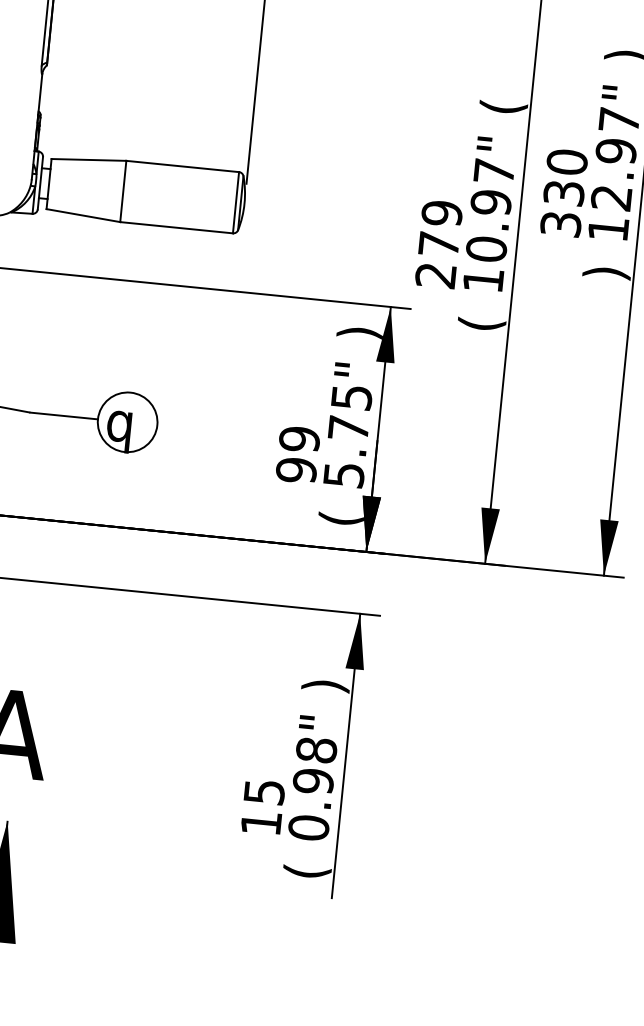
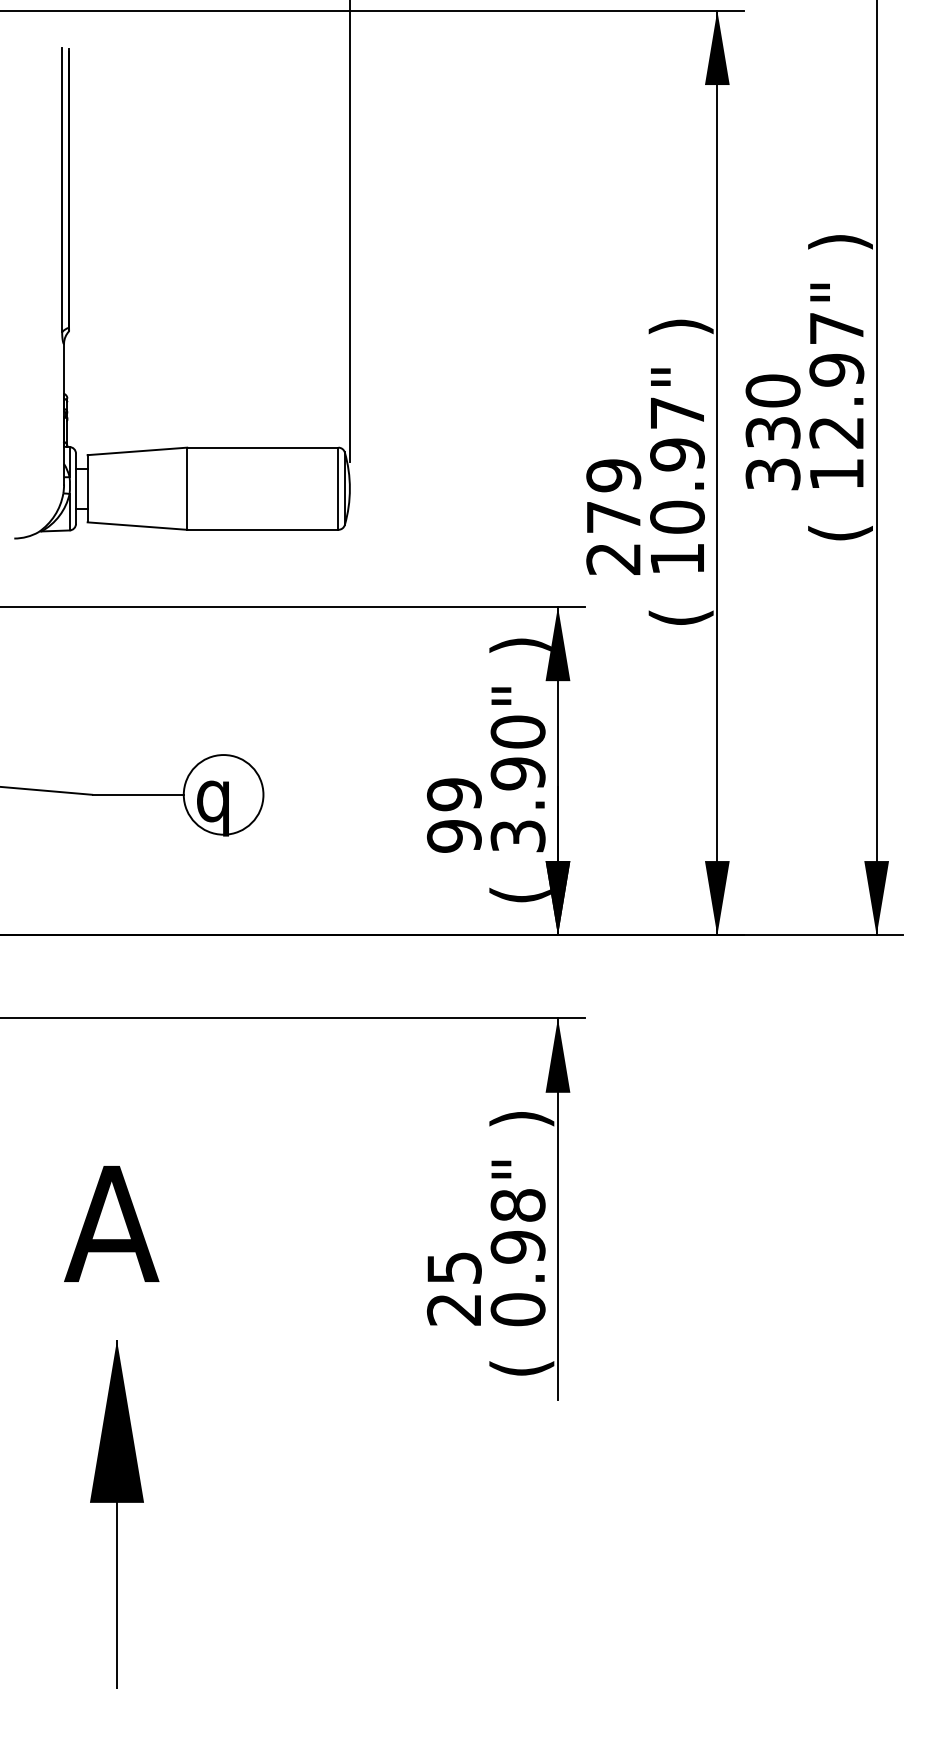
text: (503, 107) -> (680, 326), ( -> )
text: (606, 272) -> (840, 532), ) -> (
text: (347, 435) -> (517, 783), 5.75" -> 3.90"
text: (260, 822) -> (453, 1309), 15 -> 25

